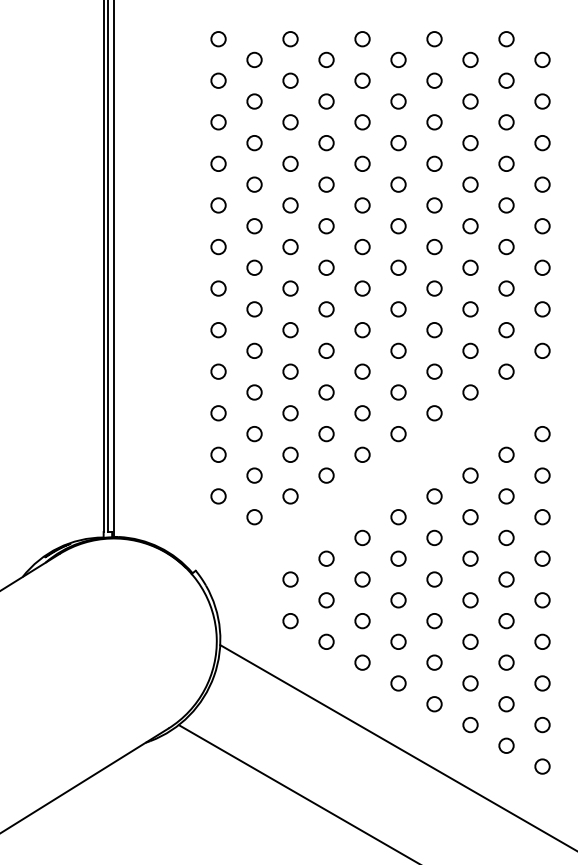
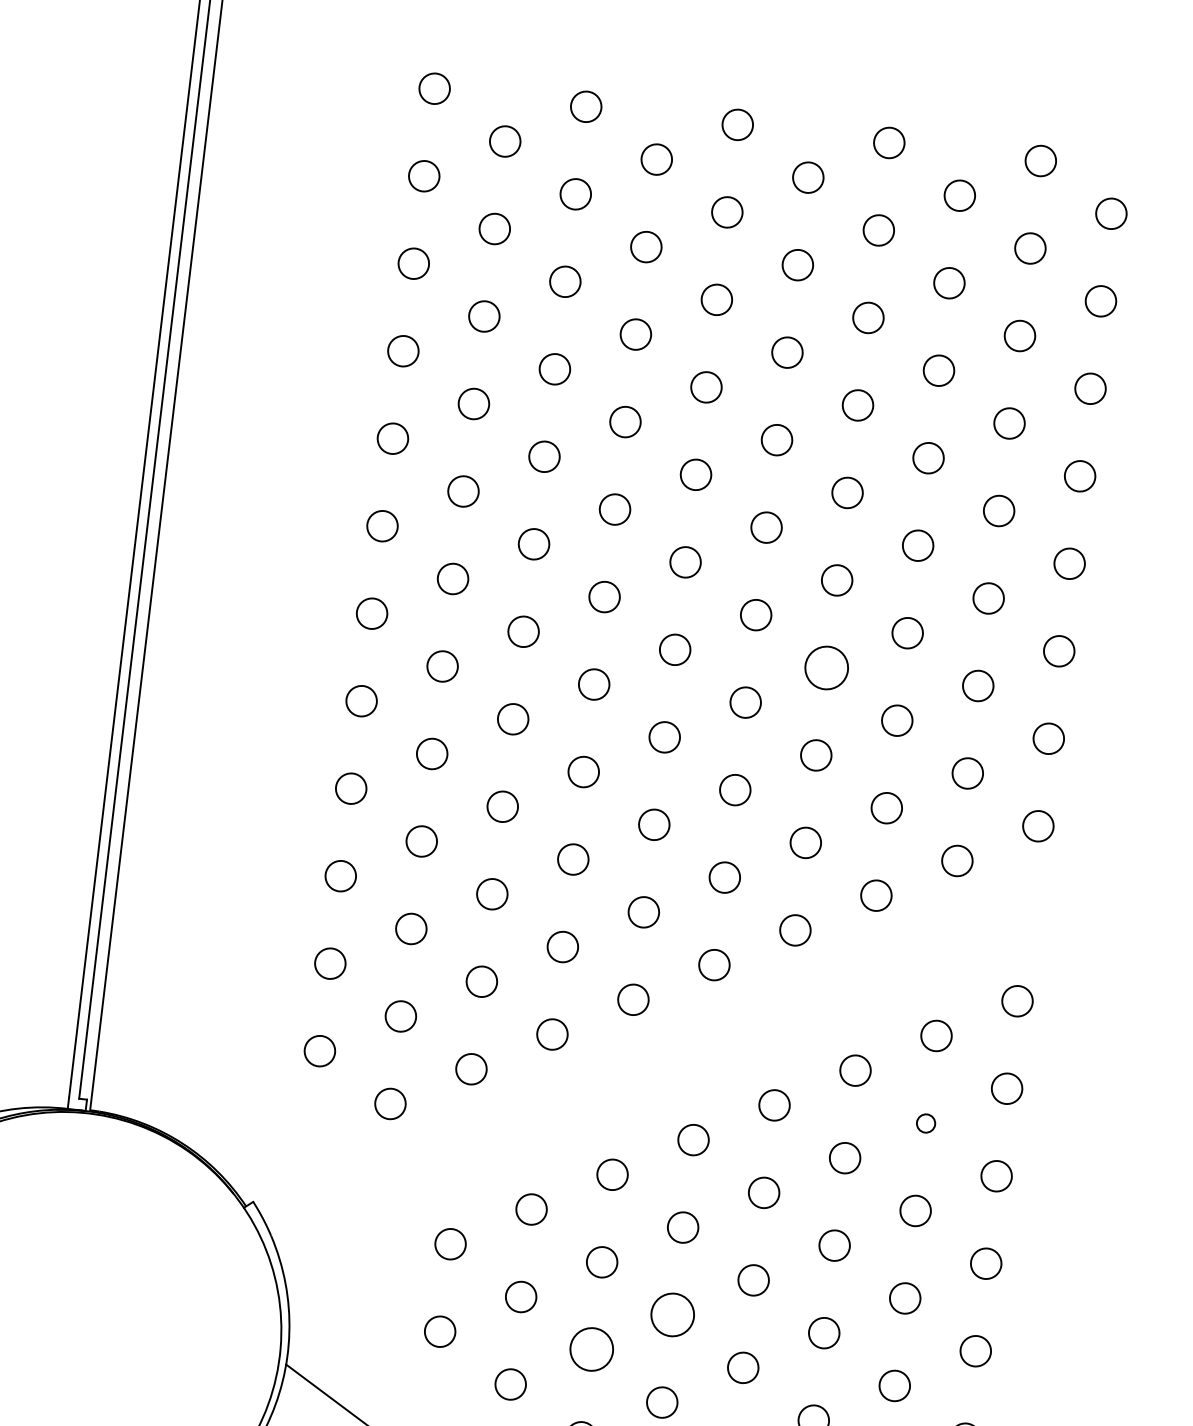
circle: (434, 288) -> (826, 667), size x1.4
circle: (506, 496) -> (926, 1123), size x0.6
circle: (398, 600) -> (672, 1315), size x1.4
circle: (362, 621) -> (591, 1350), size x1.4

